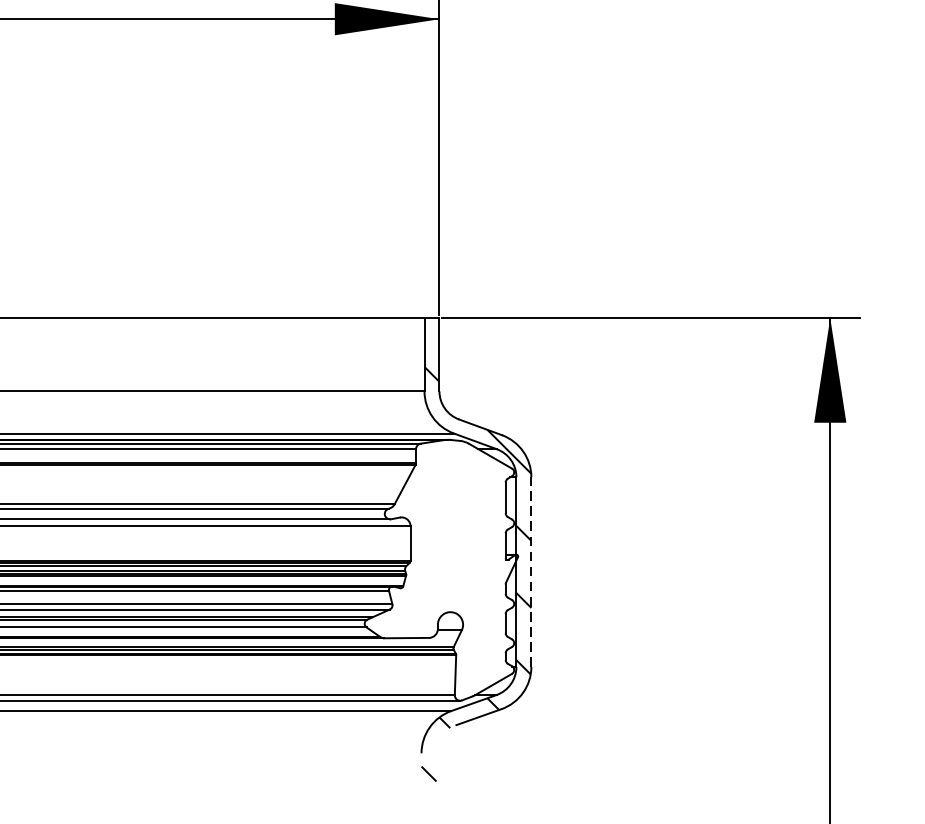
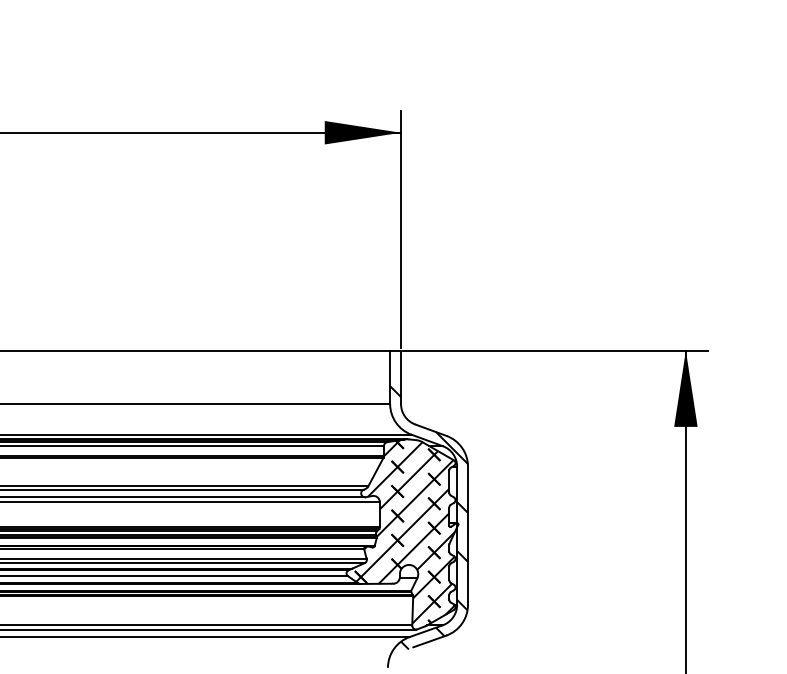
hatch: (444, 566) -> (404, 531), added
line: (532, 571) -> (468, 535), dashed -> solid

